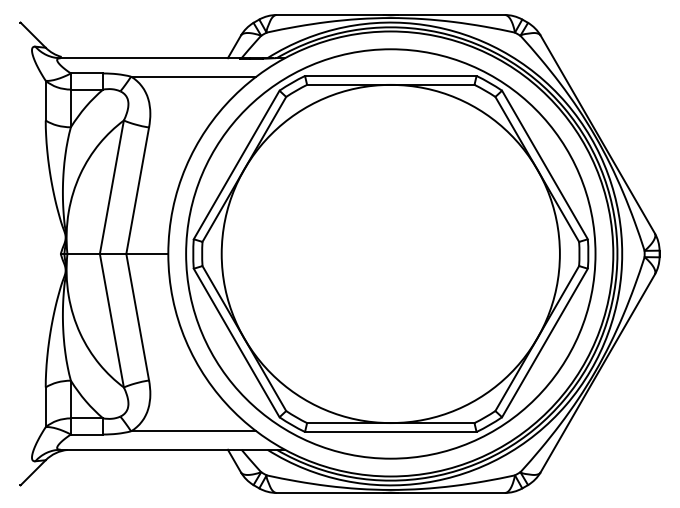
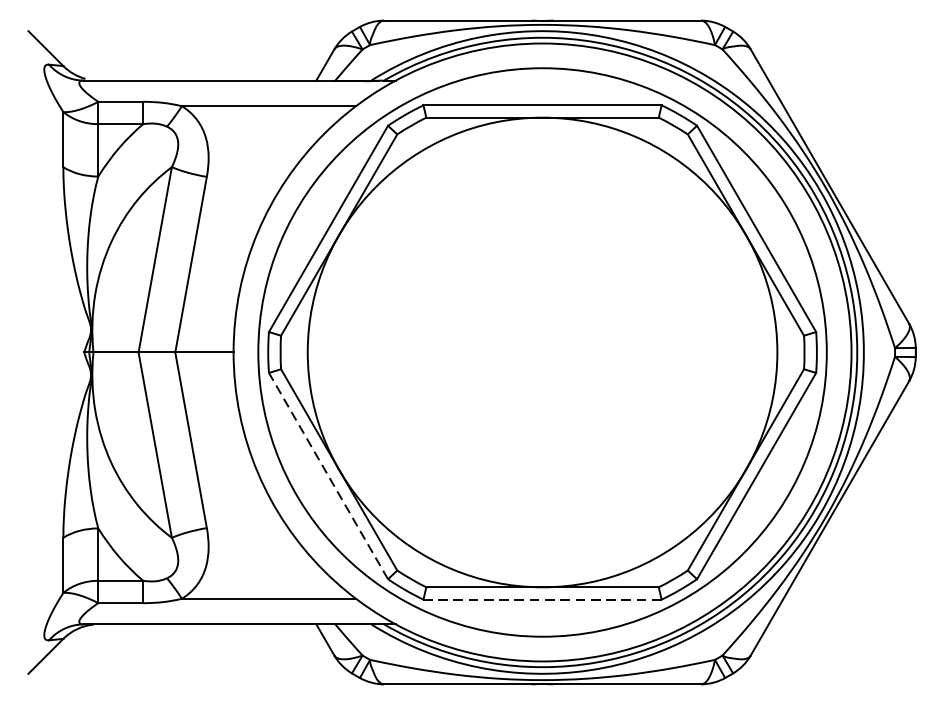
line: (236, 343) -> (328, 476), solid -> dashed
line: (390, 431) -> (542, 598), solid -> dashed

